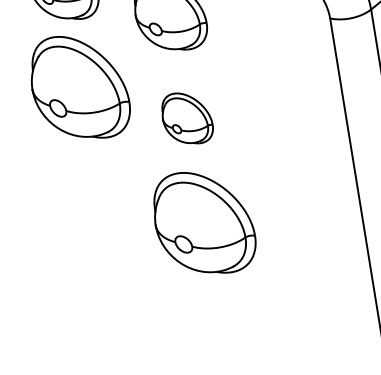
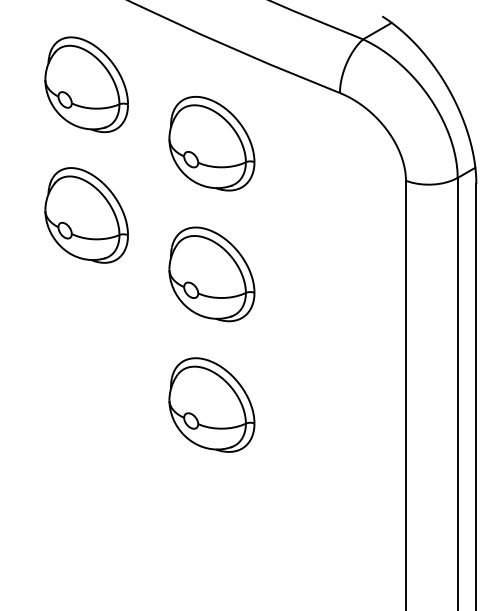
part: (79, 87) -> (86, 215), size x0.71
part: (186, 118) -> (211, 274), size x1.43
part: (203, 222) -> (211, 404), size x0.71

